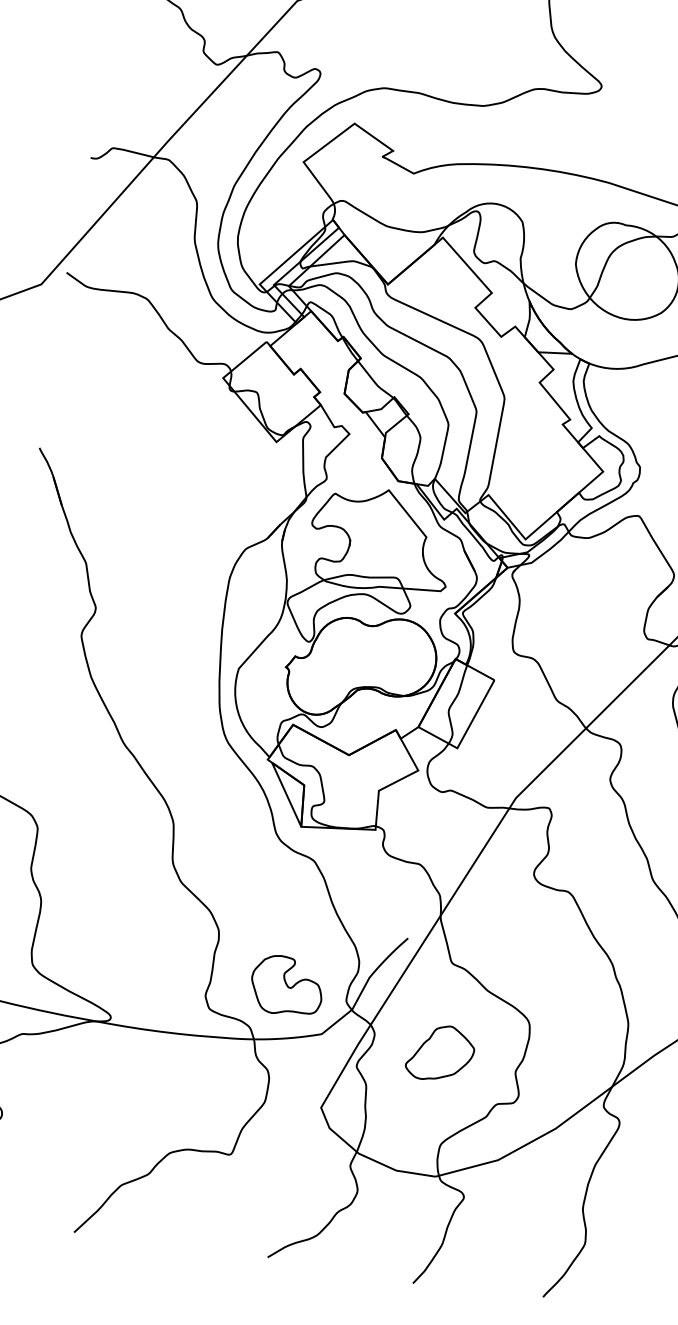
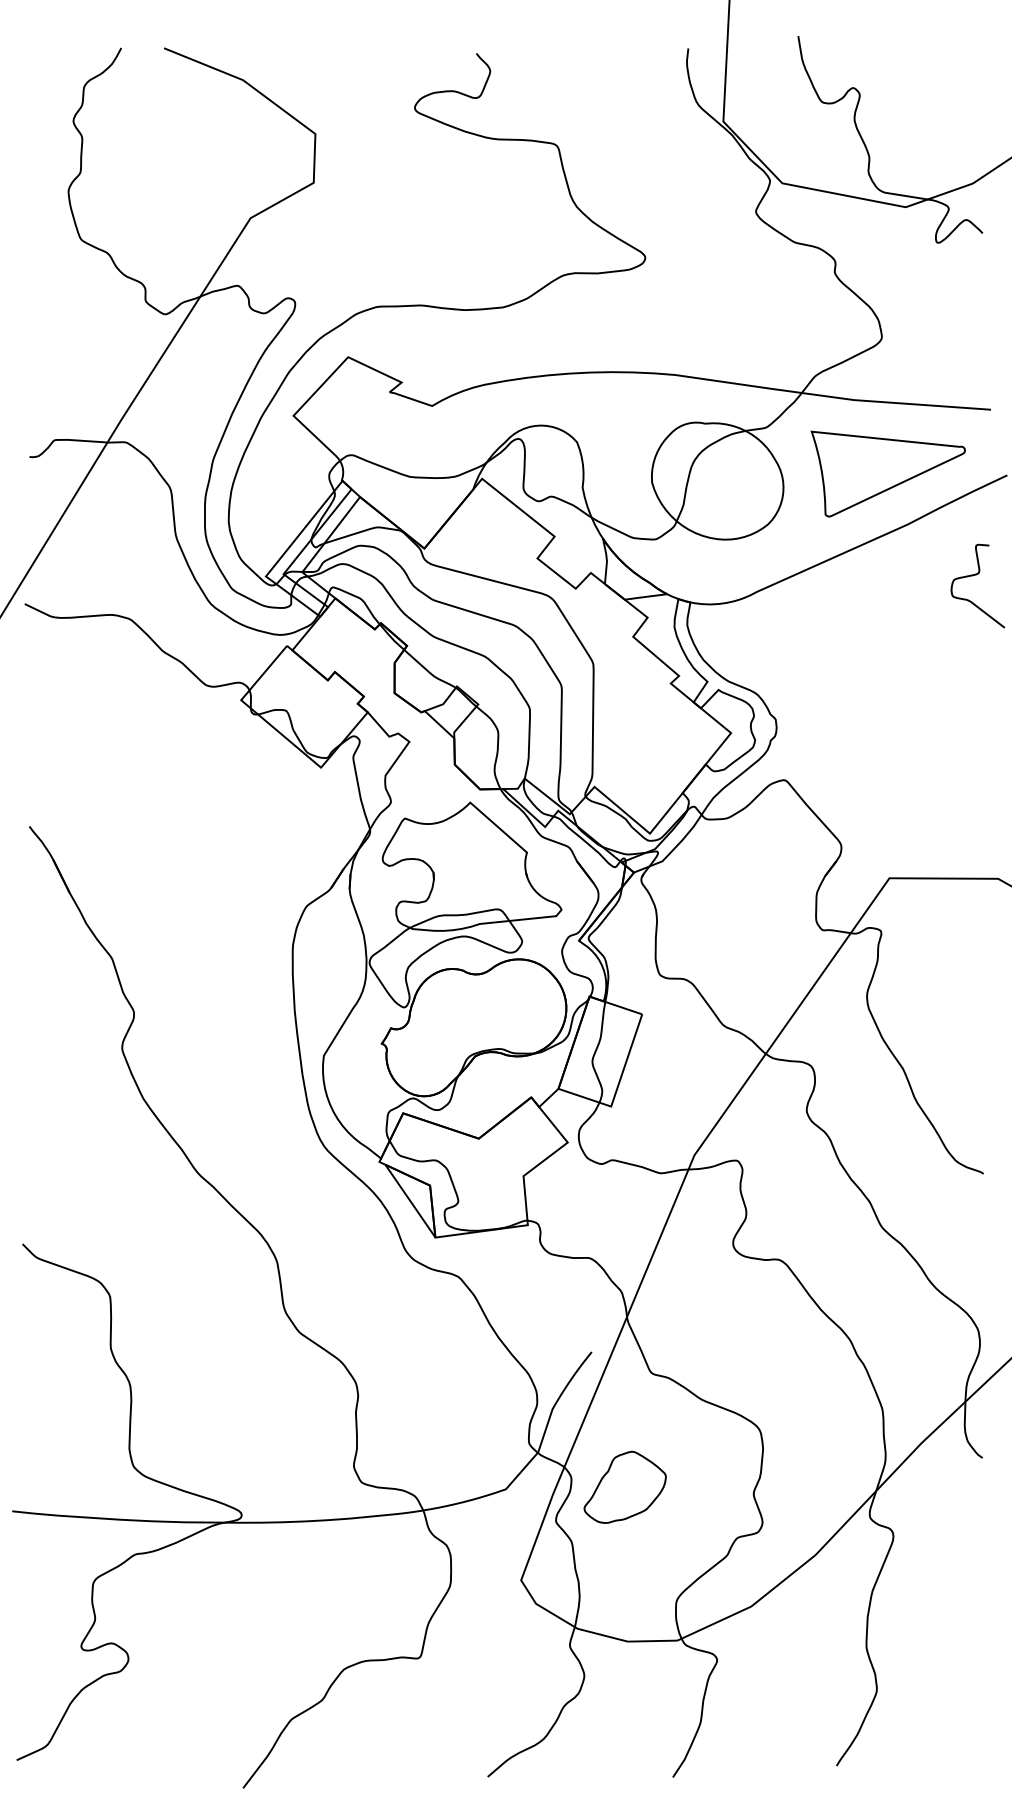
part: (286, 986) -> (452, 1437), removed
part: (440, 1052) -> (624, 1486), moved

